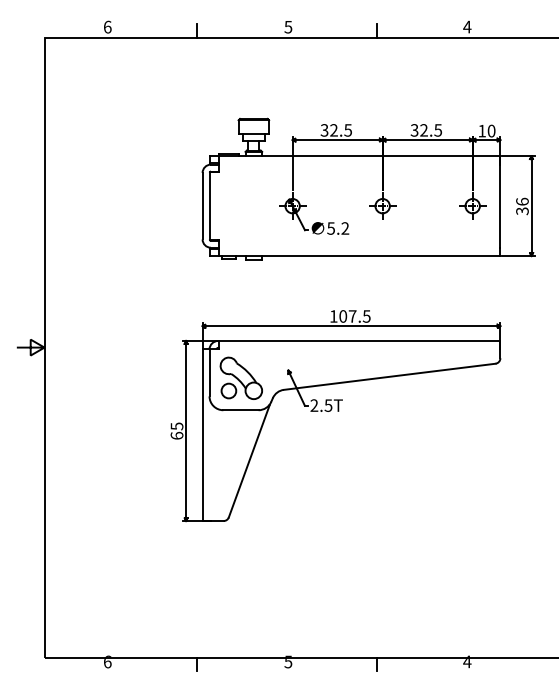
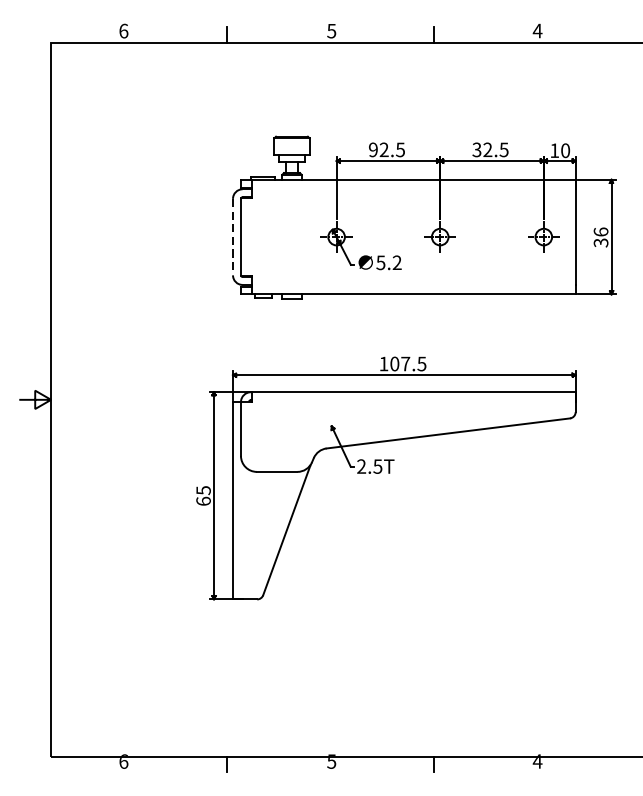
text: (324, 130) -> (373, 150), 32.5 -> 92.5
line: (202, 206) -> (232, 237), solid -> dashed
part: (240, 377) -> (276, 434), removed

